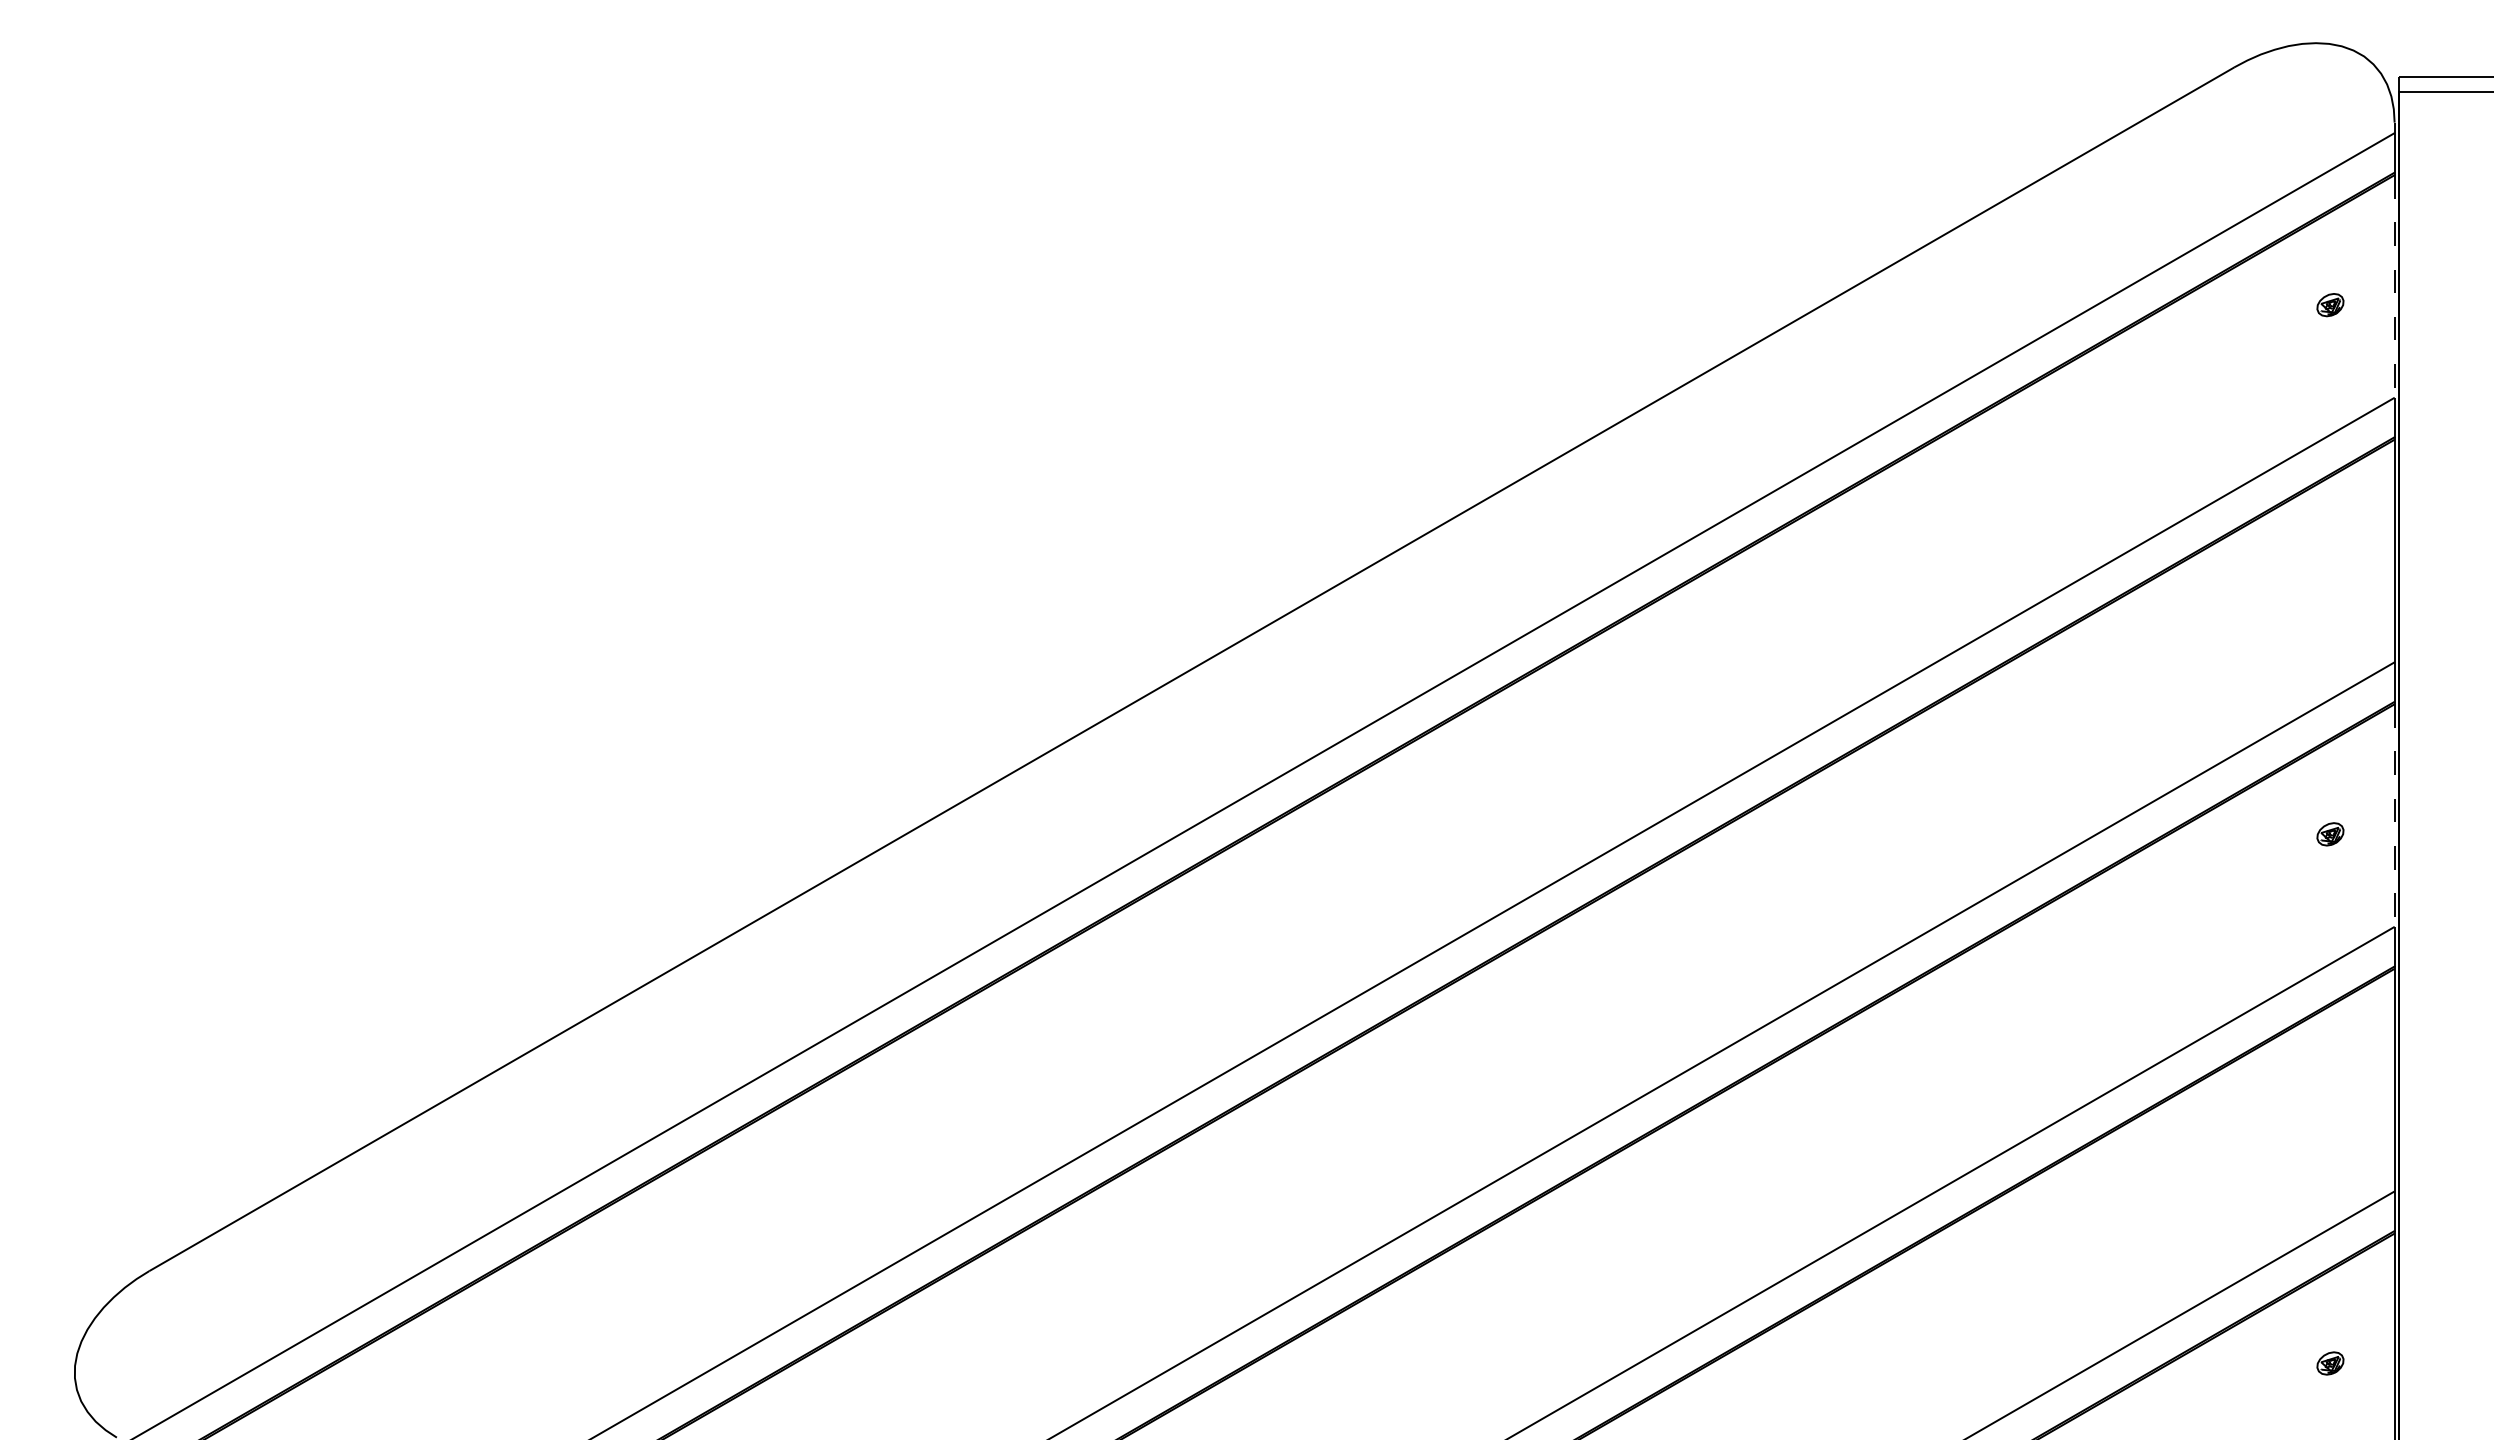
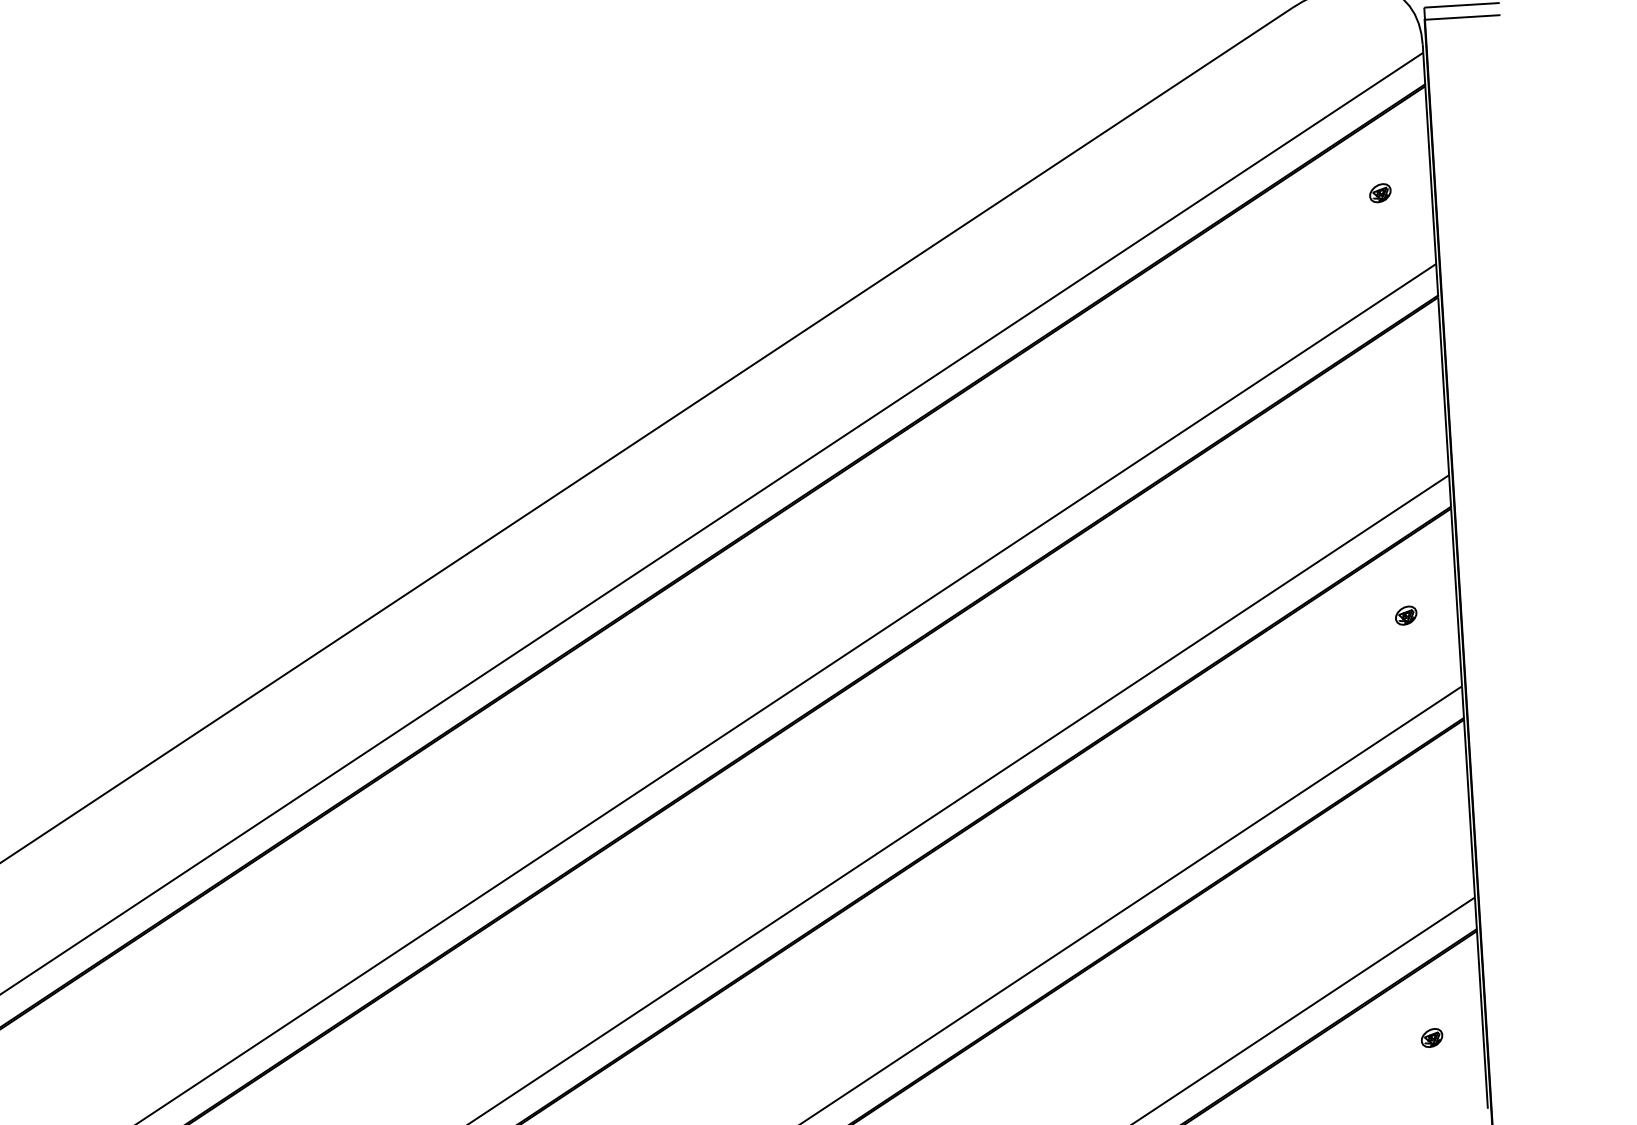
line: (2394, 286) -> (1430, 175), dashed -> solid
line: (2394, 815) -> (1456, 597), dashed -> solid

